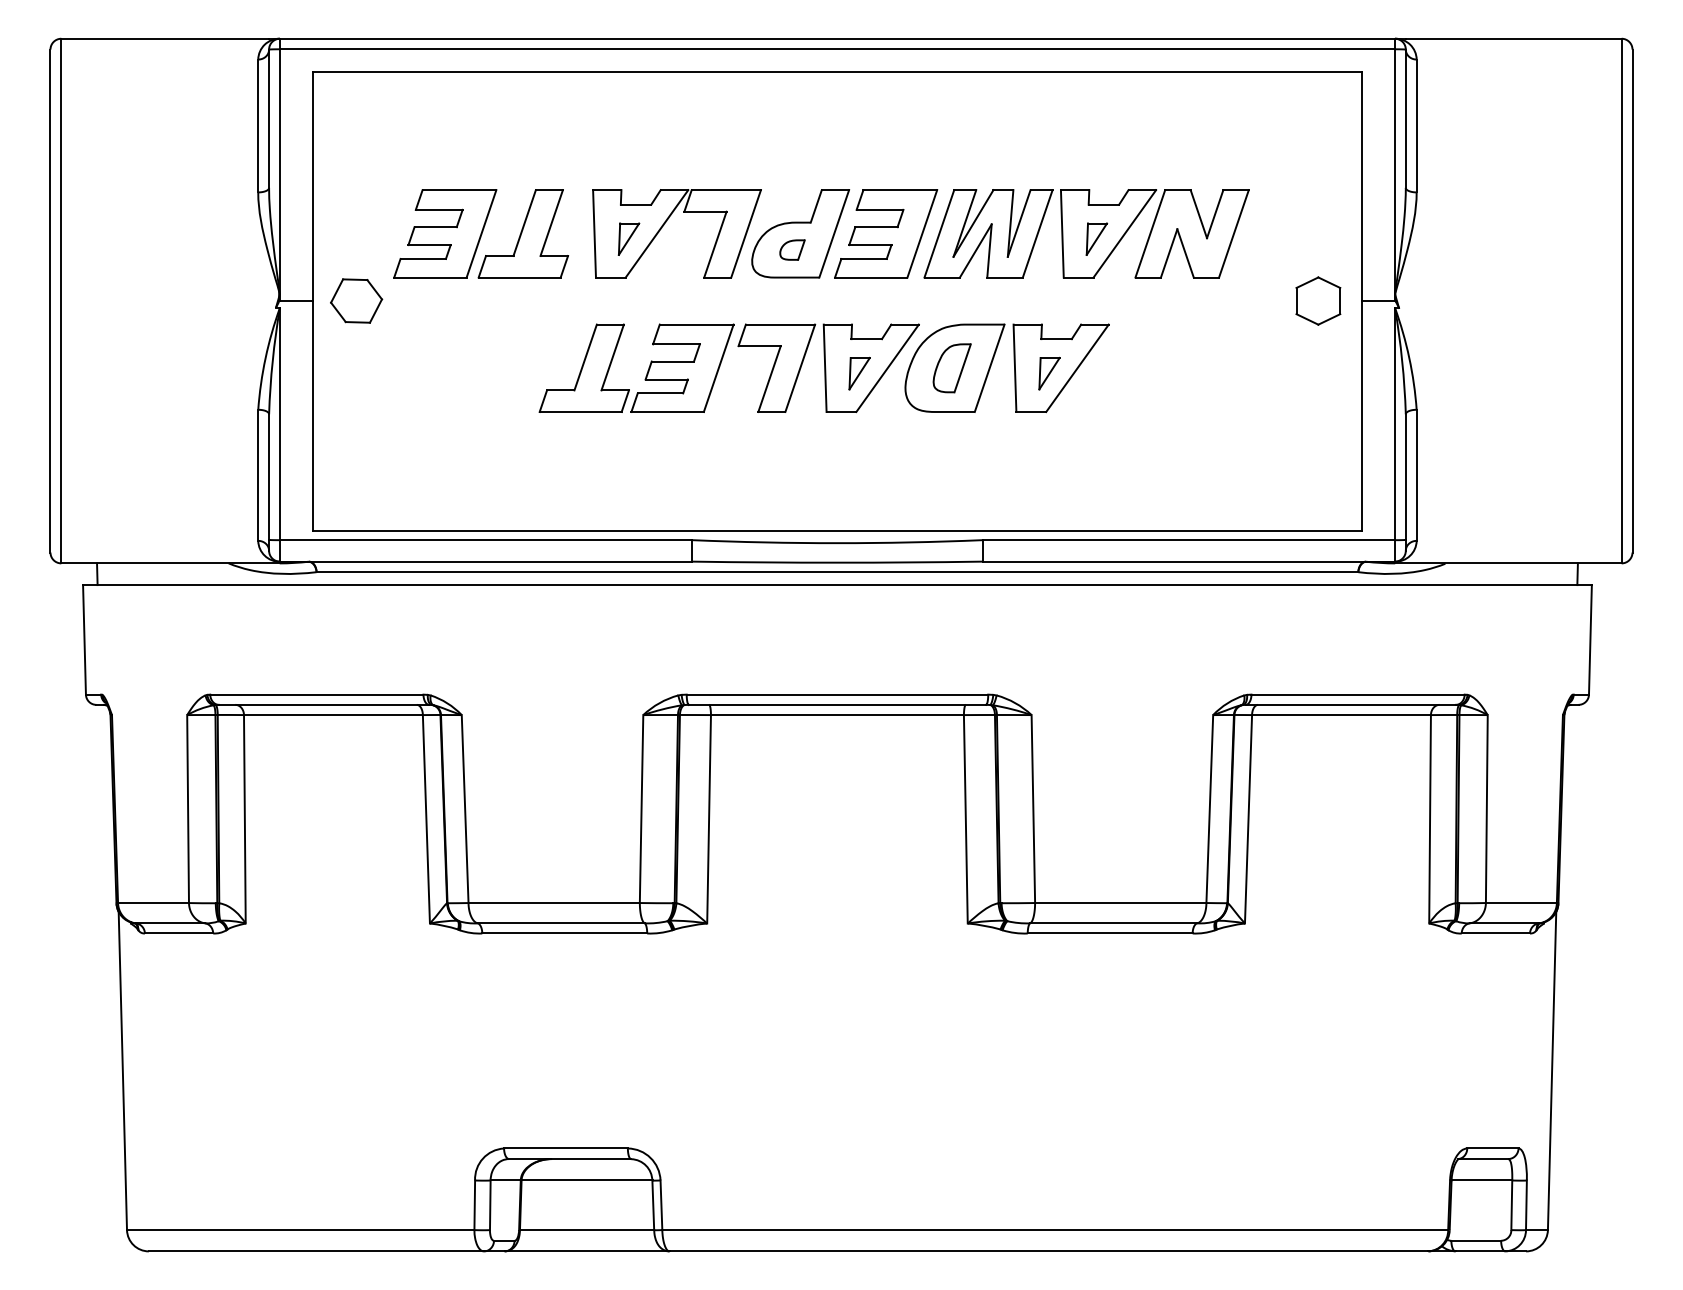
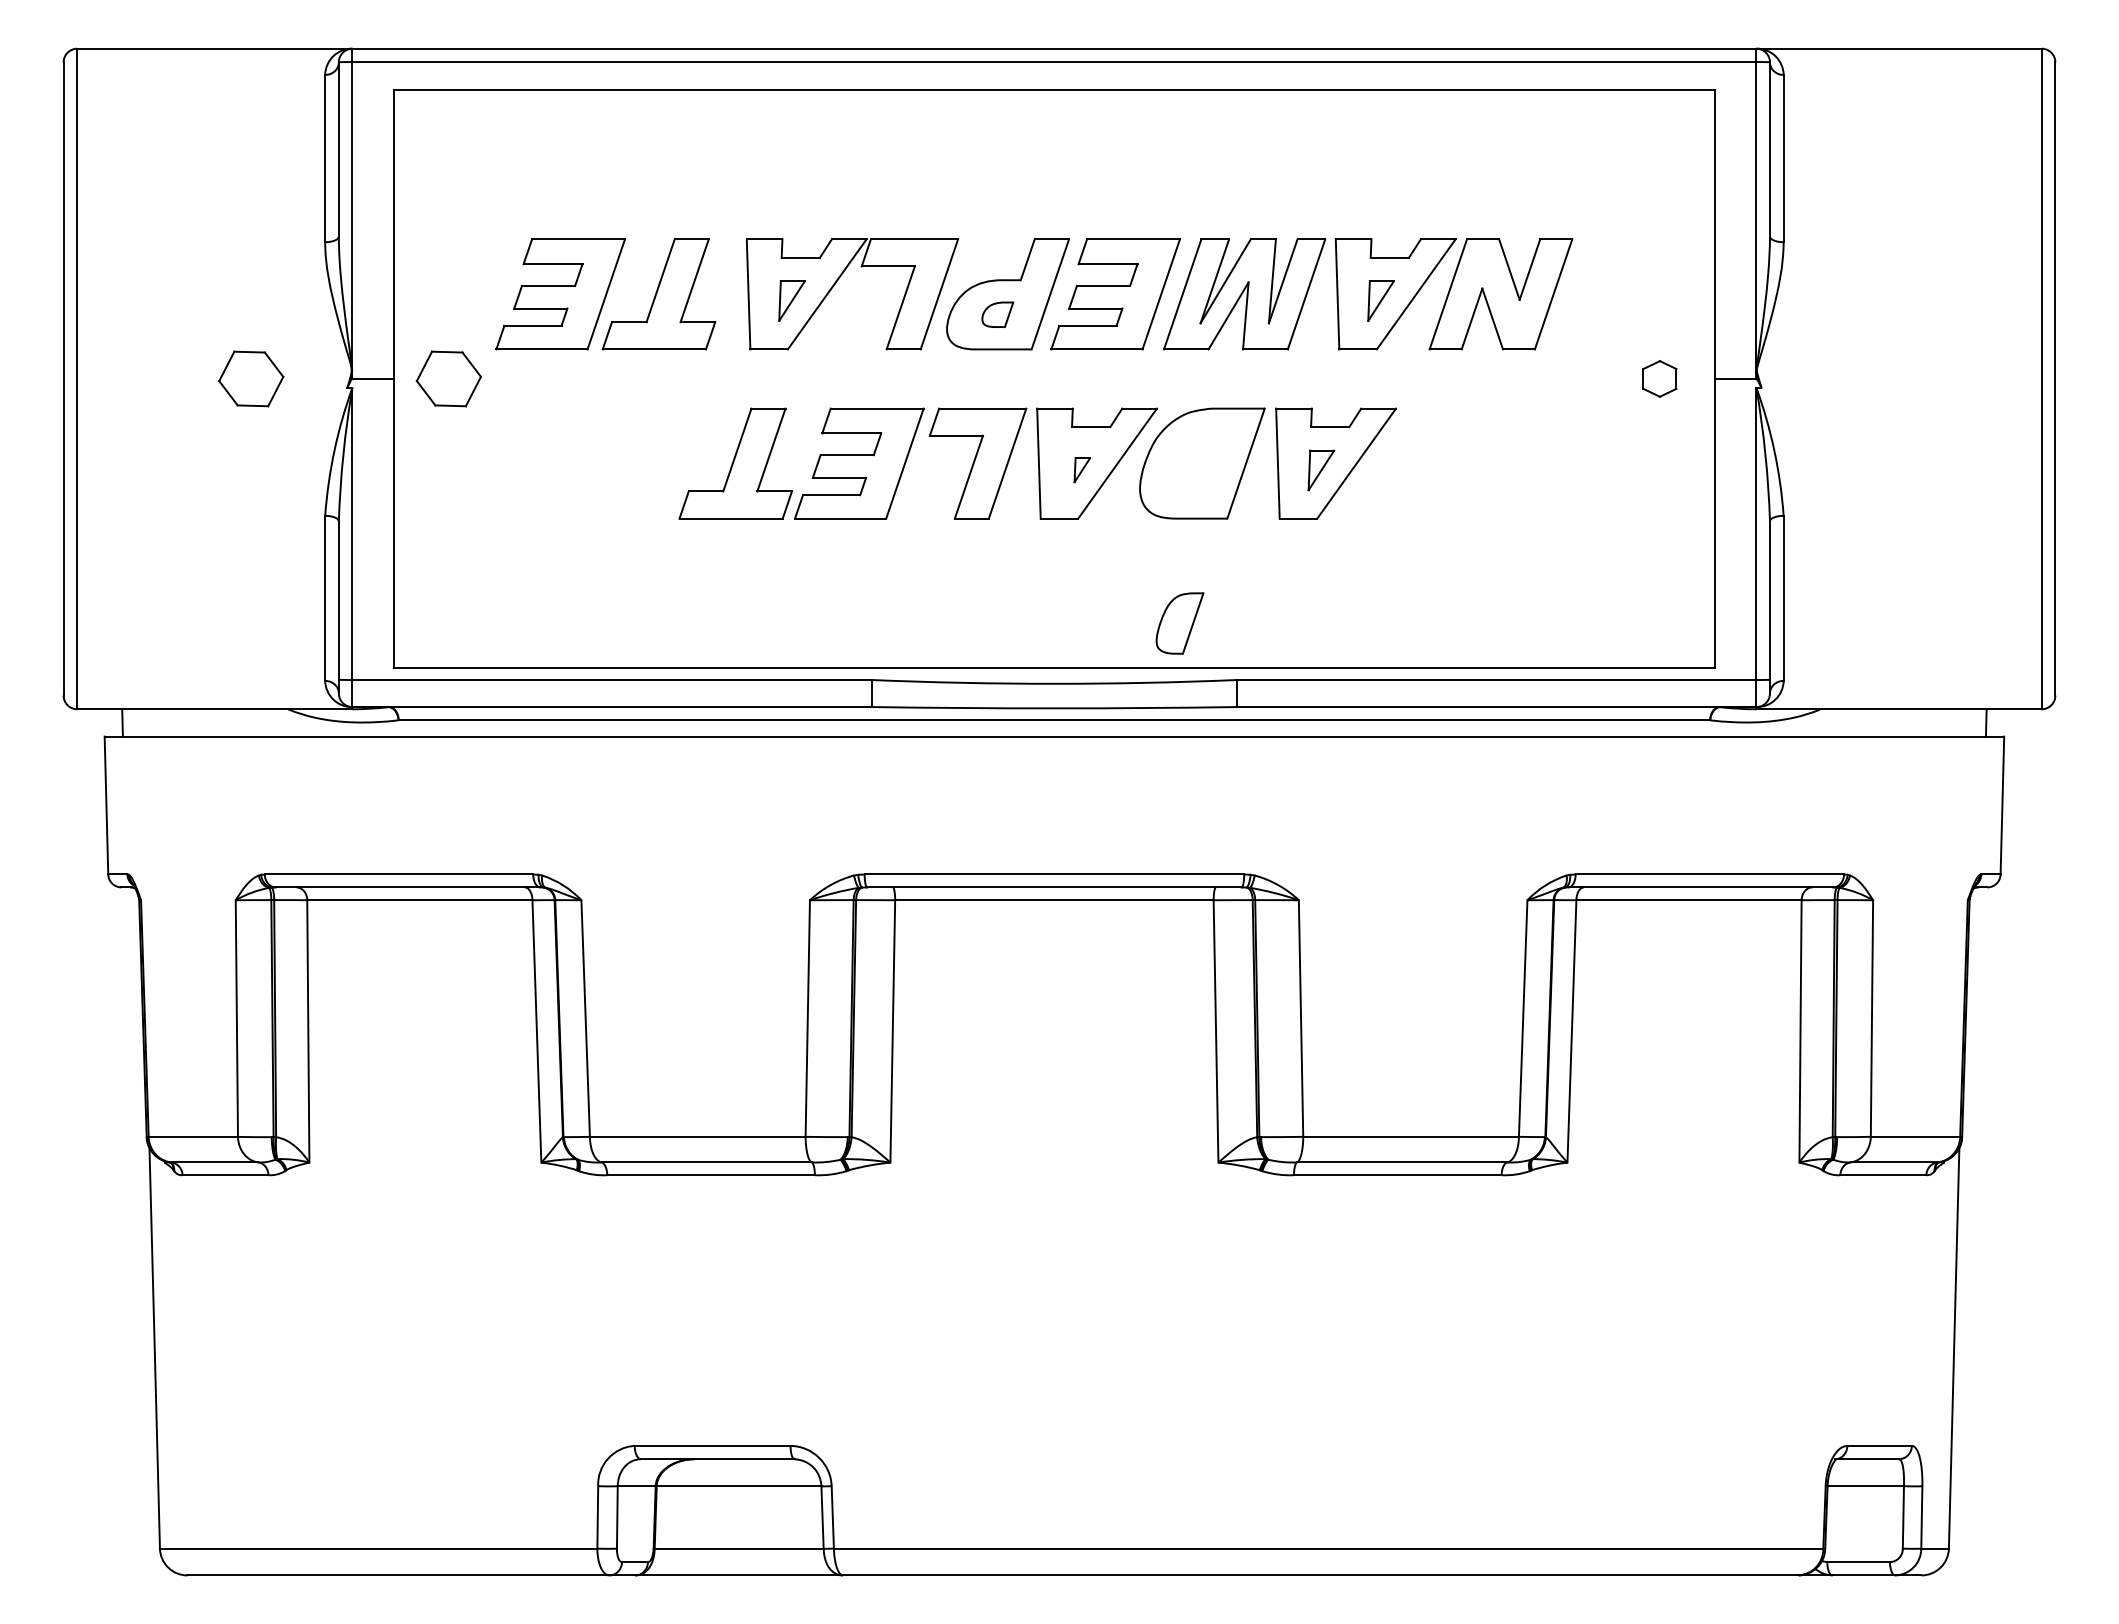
part: (199, 300) -> (251, 378), added
part: (1318, 300) -> (1660, 378), size x0.6
part: (951, 368) -> (1179, 623), moved
part: (859, 373) -> (1082, 470), size x0.6

